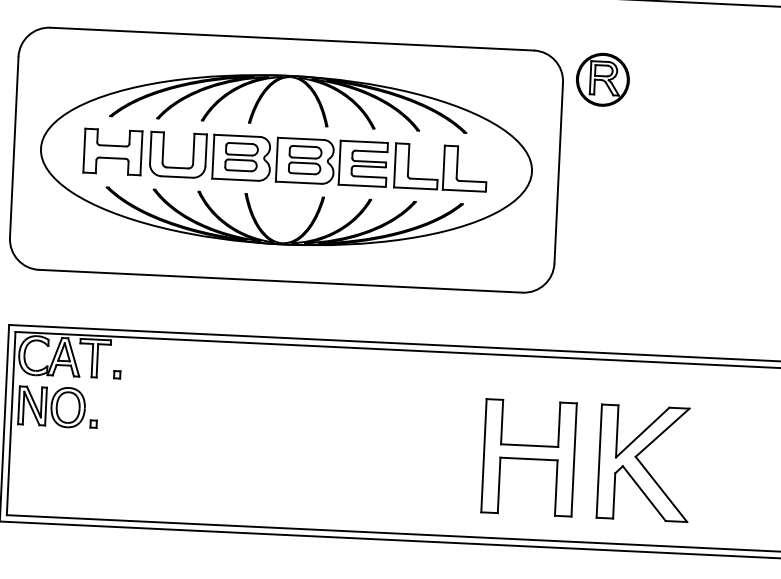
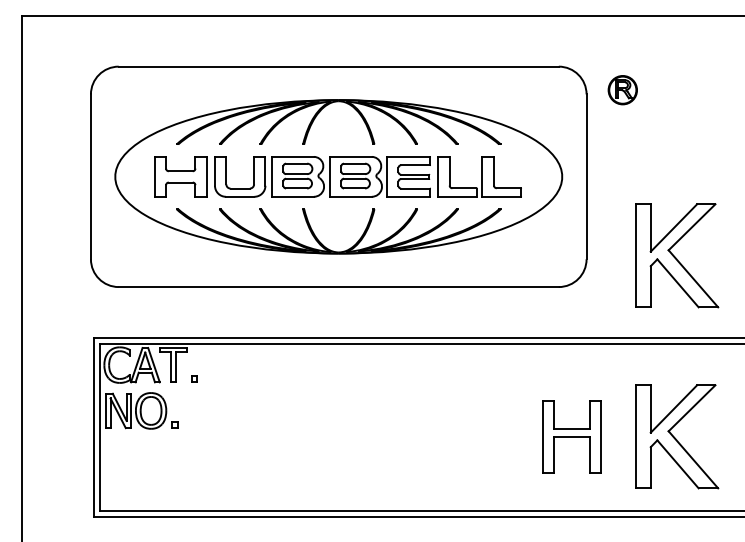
part: (602, 78) -> (622, 89), size x0.6
part: (654, 264) -> (677, 255), added
part: (528, 457) -> (571, 436), size x0.7

